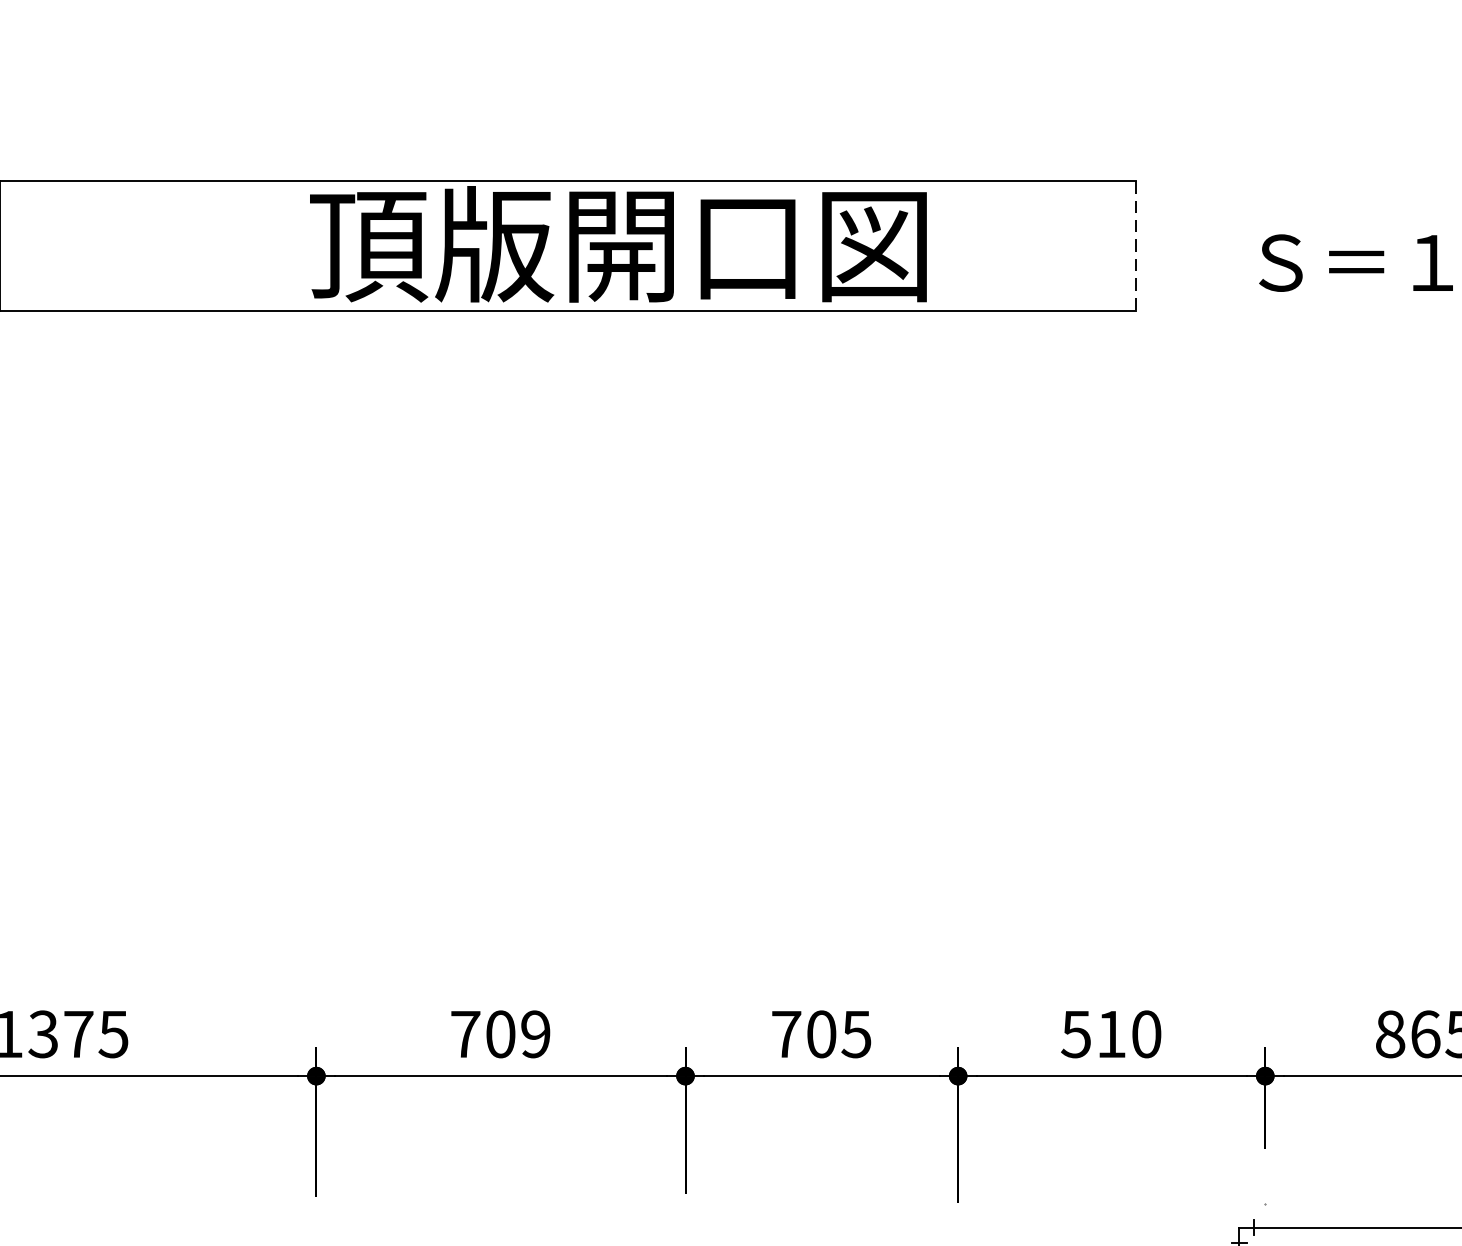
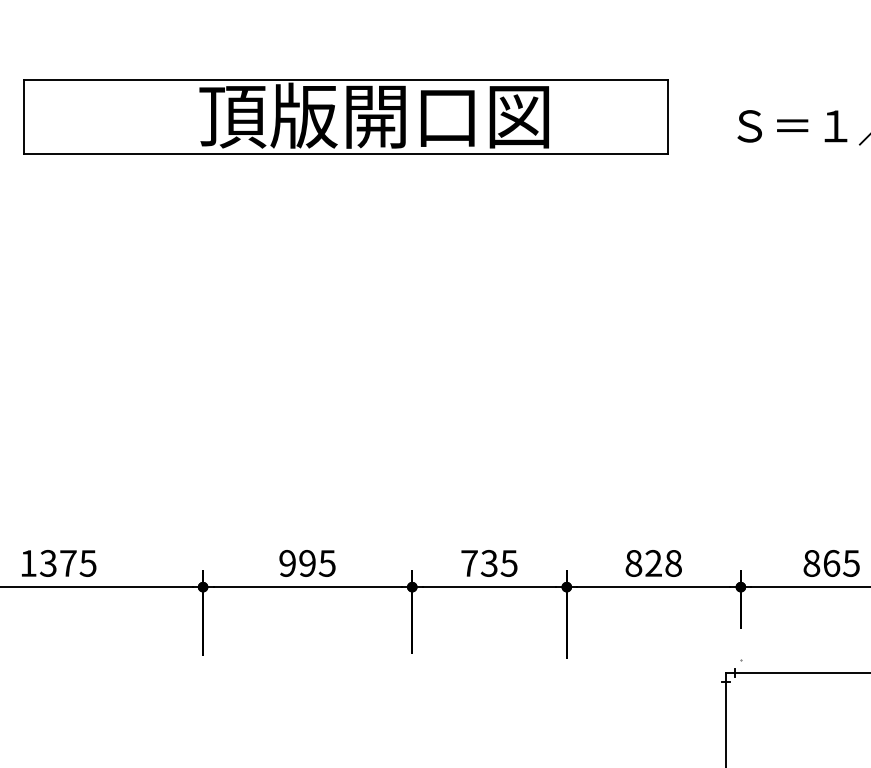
line: (1135, 245) -> (667, 116), dashed -> solid
text: (500, 1034) -> (307, 563), 709 -> 995
text: (819, 1034) -> (488, 563), 705 -> 735
text: (1111, 1034) -> (653, 563), 510 -> 828

